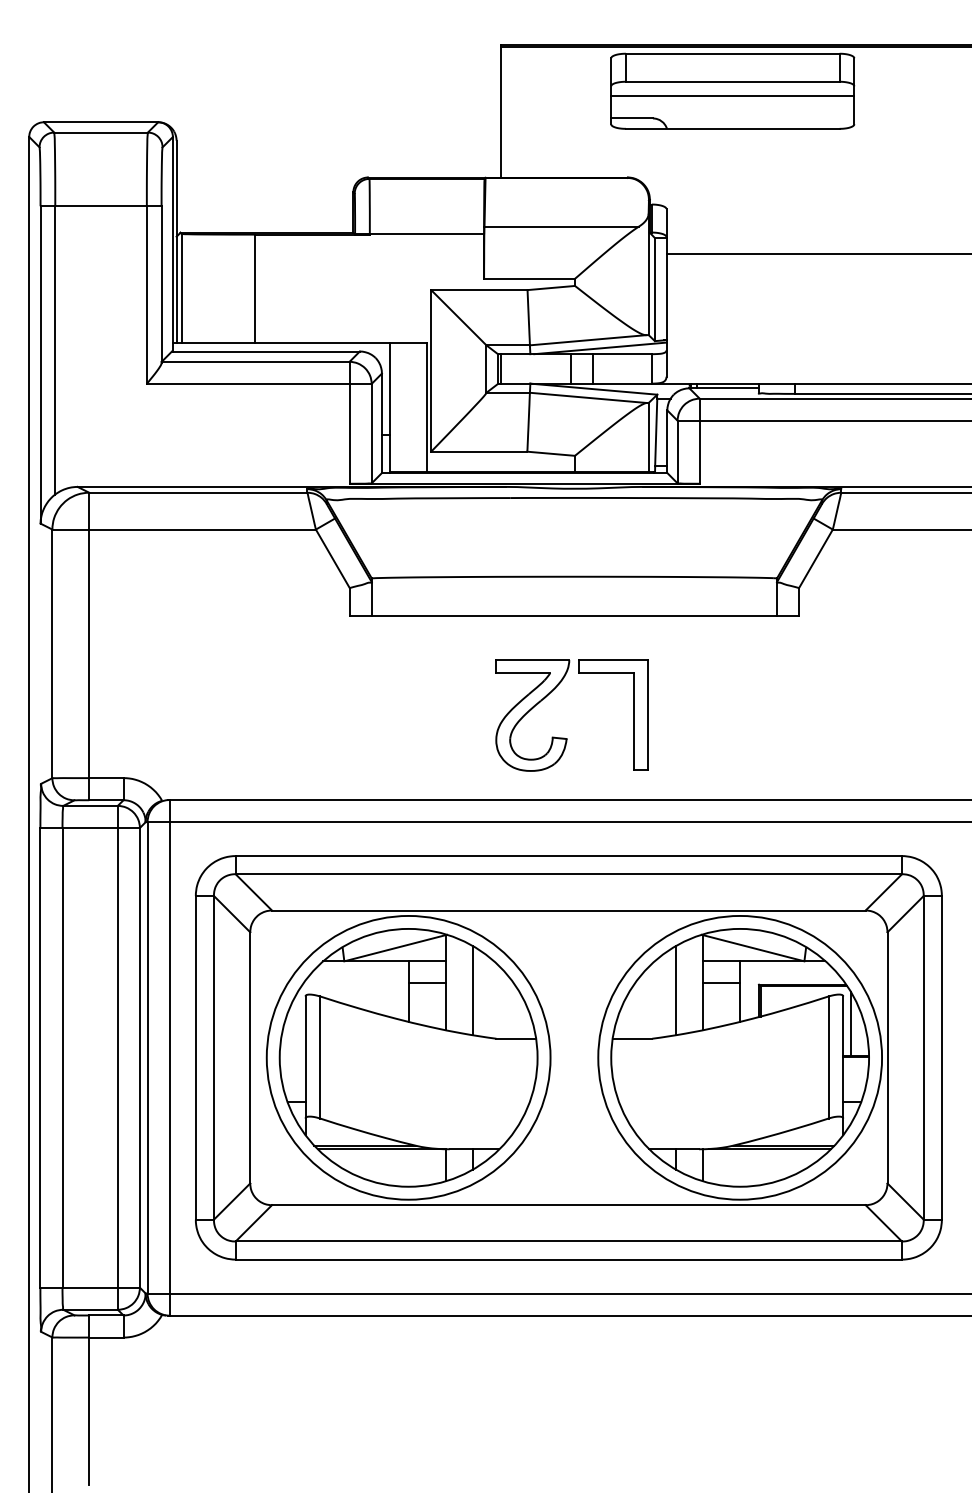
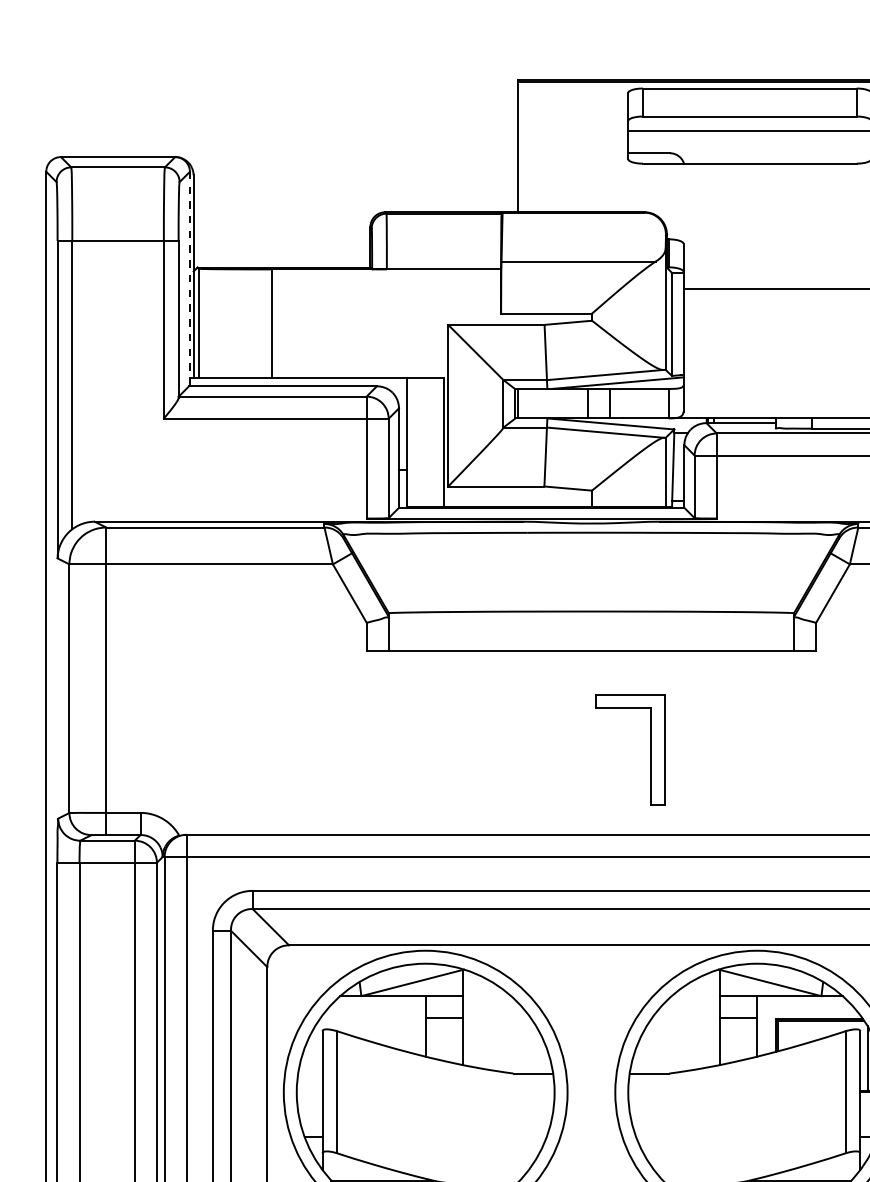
line: (172, 244) -> (189, 279), solid -> dashed
part: (532, 715) -> (549, 750), removed
line: (472, 990) -> (489, 1025), removed
line: (676, 990) -> (693, 1025), removed

